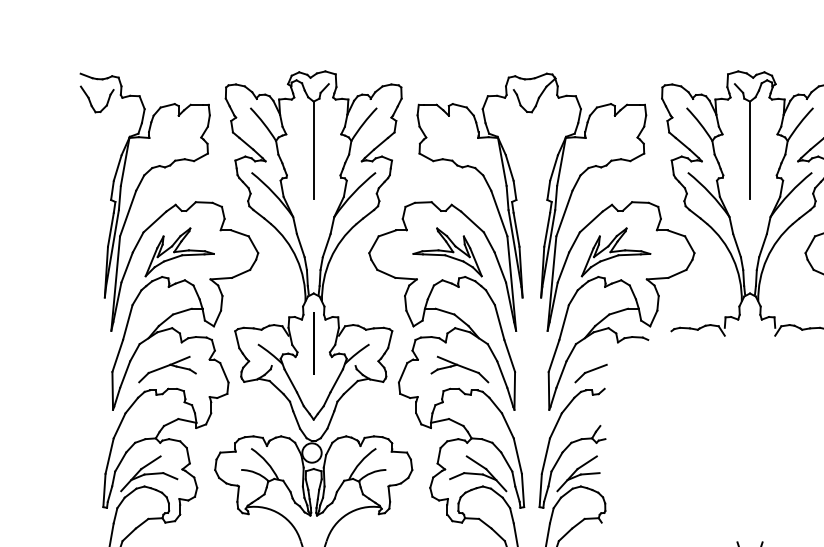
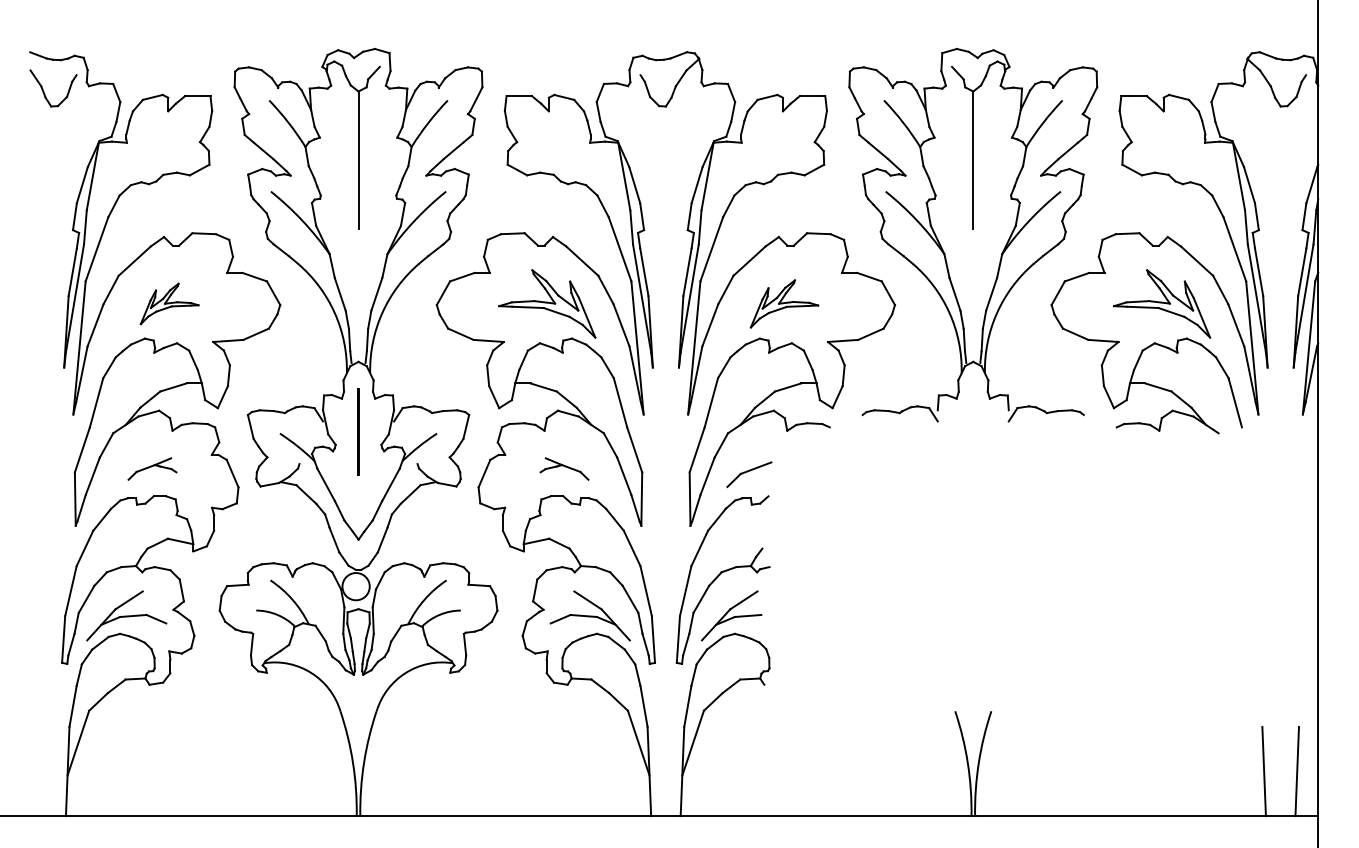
part: (179, 252) -> (169, 303), size x0.6
part: (616, 252) -> (784, 303), size x0.7
part: (167, 369) -> (152, 468), size x0.6
part: (459, 369) -> (564, 468), size x0.6

